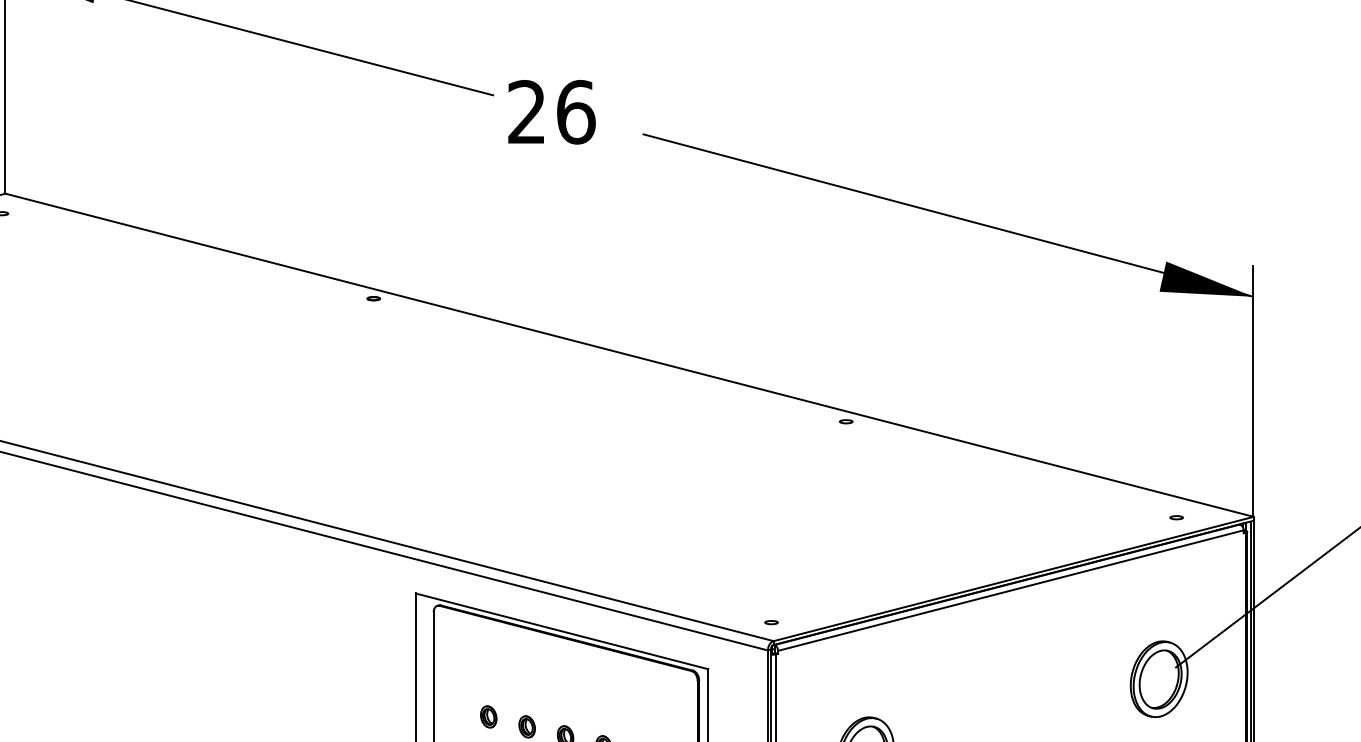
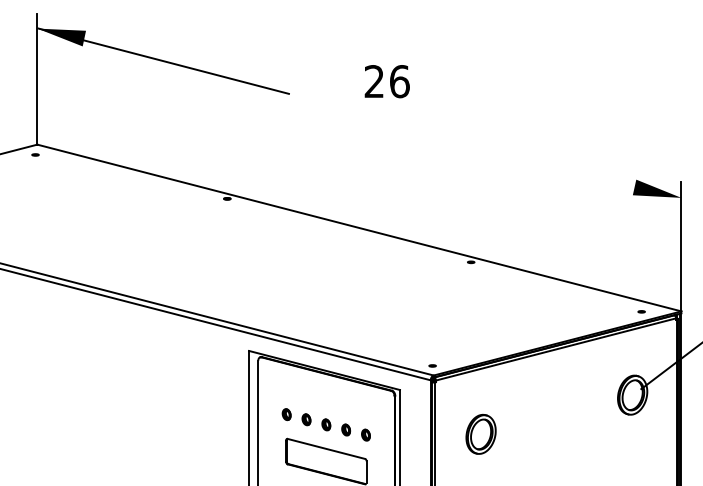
text: (550, 111) -> (386, 81), moved
line: (947, 214) -> (523, 155), removed

